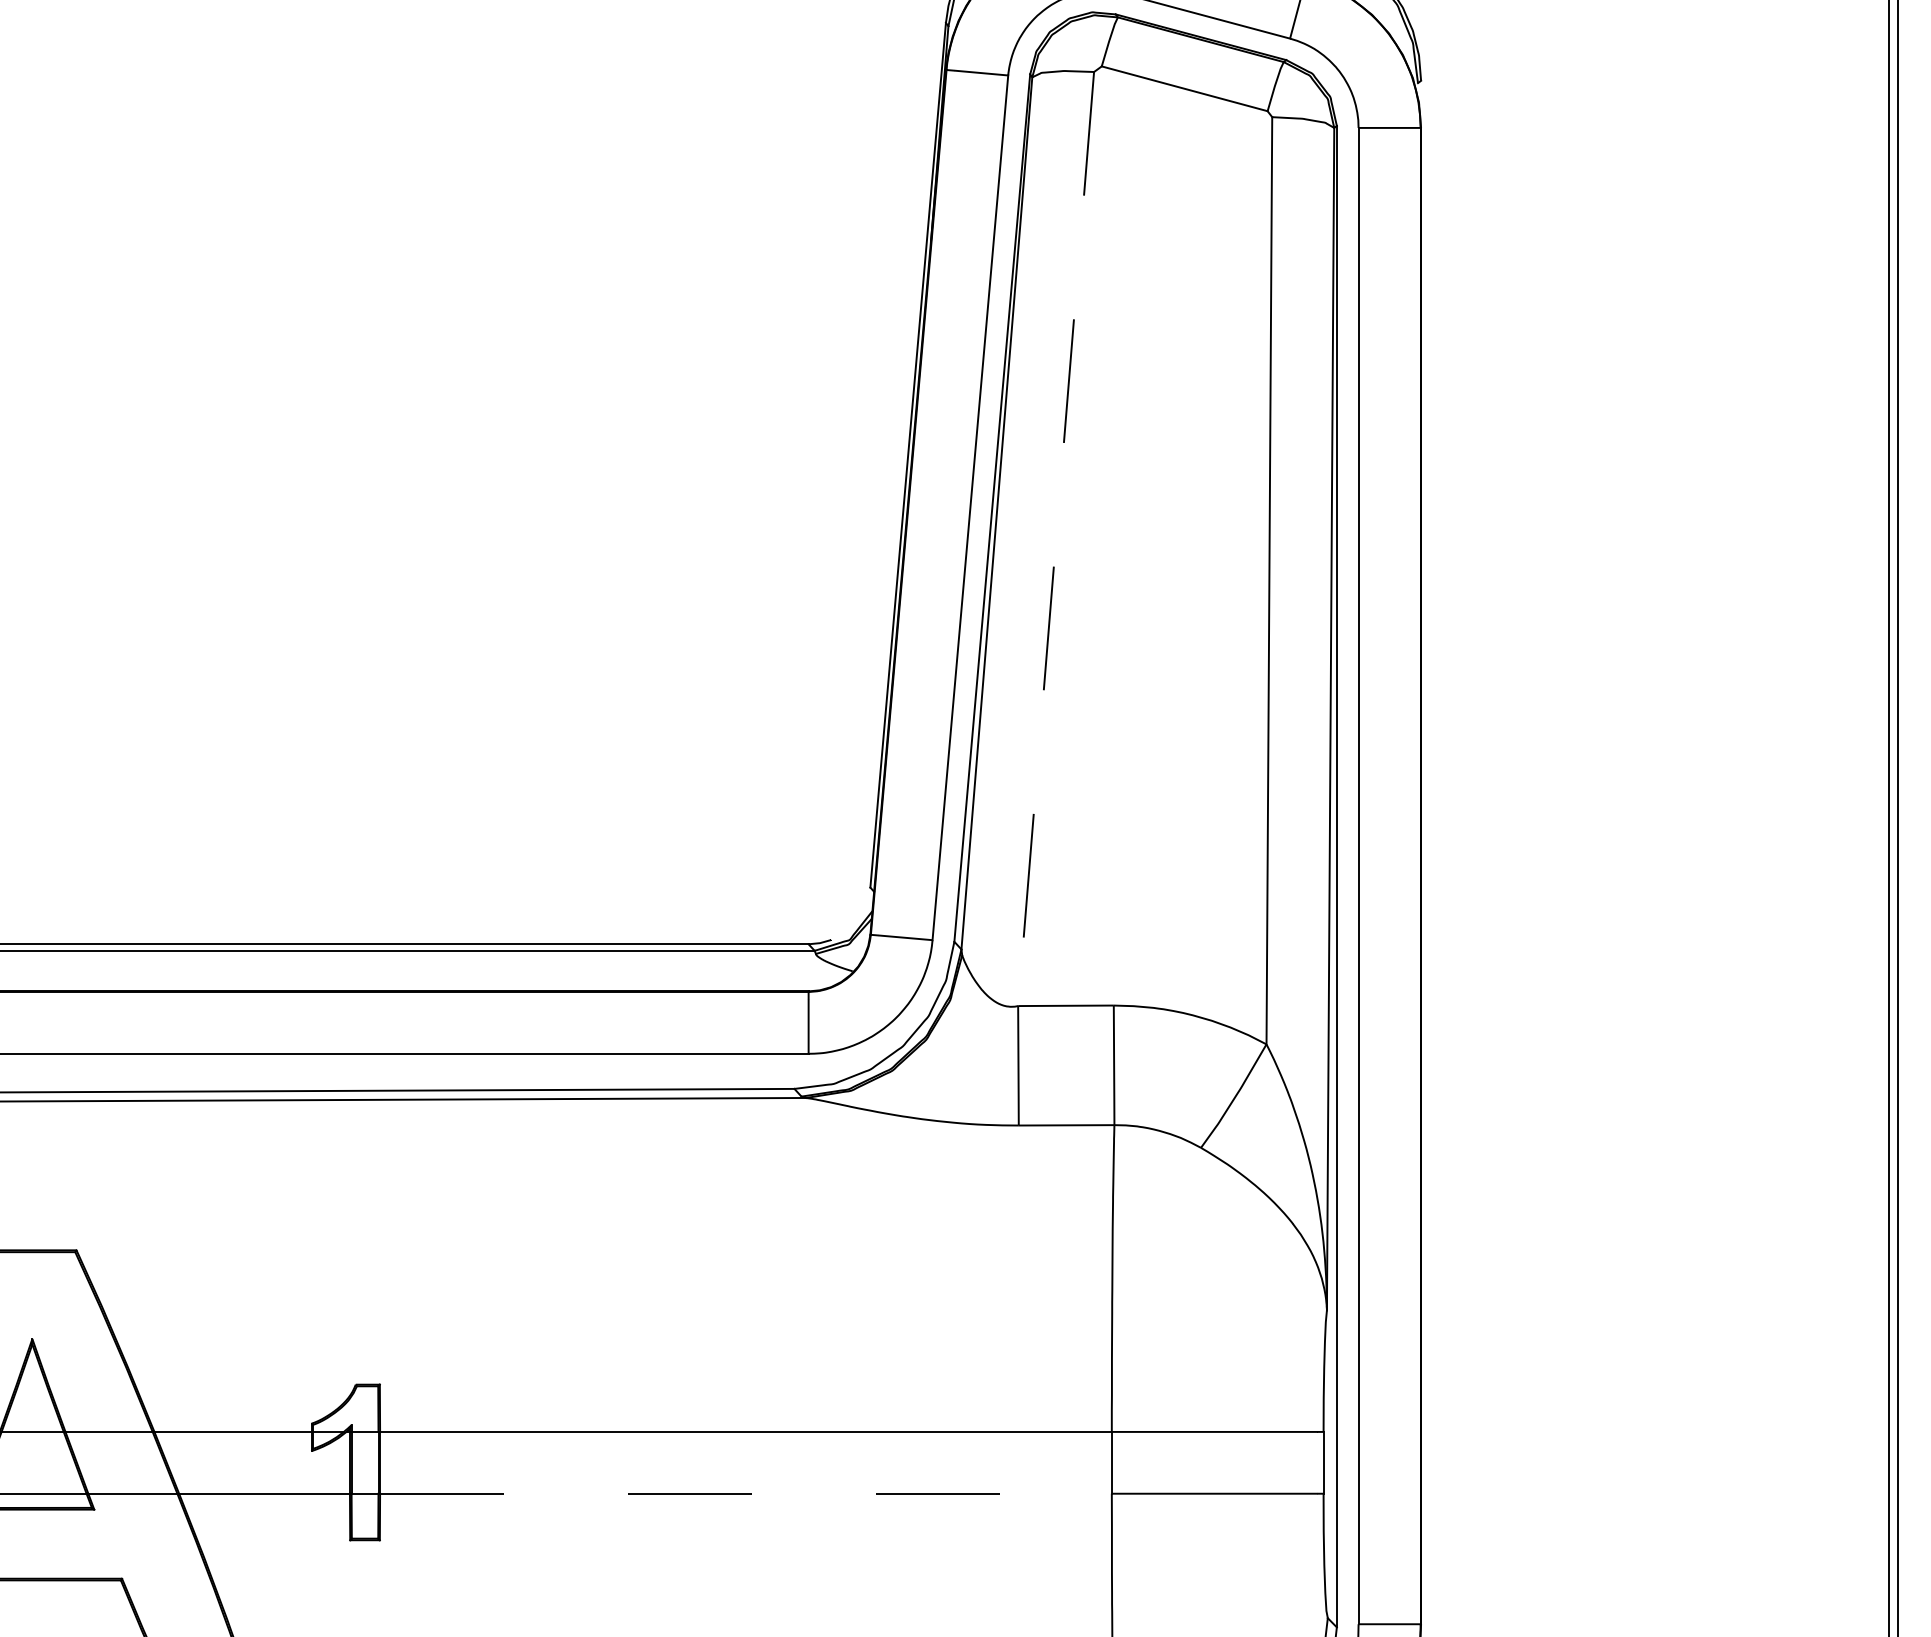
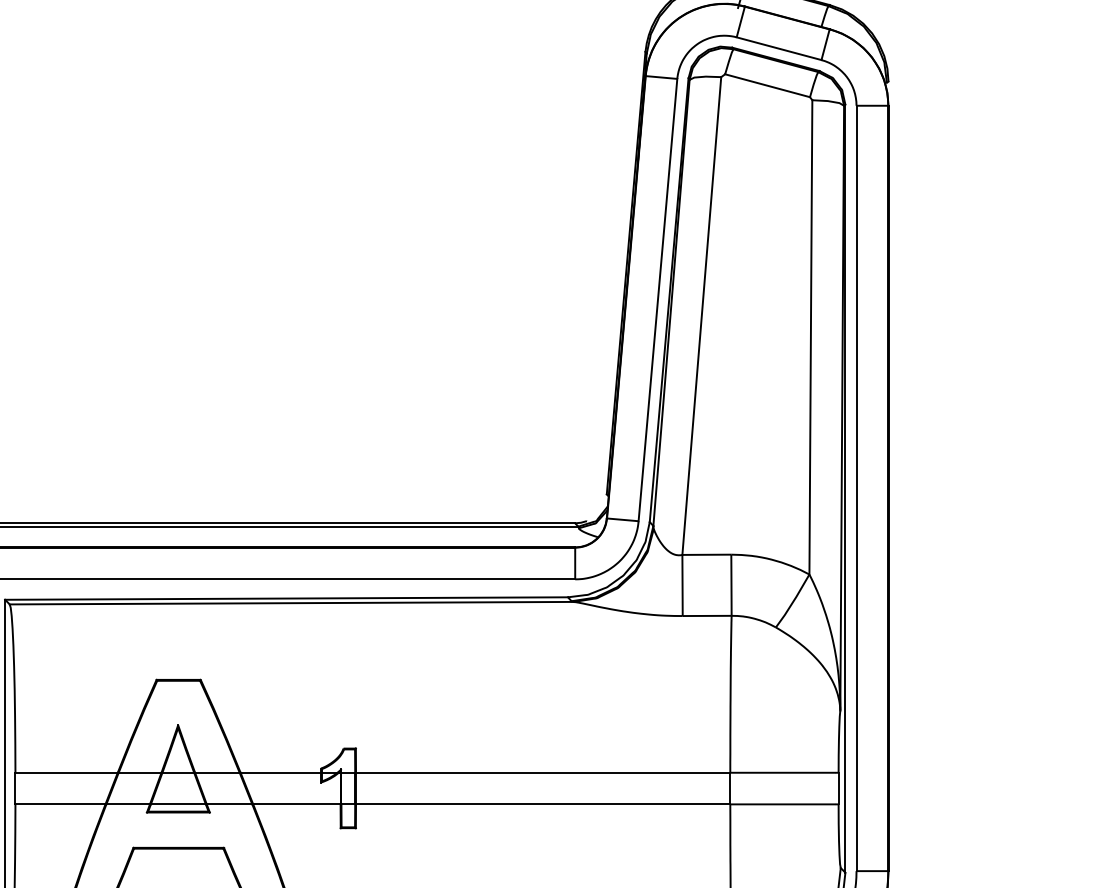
line: (1055, 539) -> (701, 316), dashed -> solid
line: (746, 1493) -> (543, 804), dashed -> solid

